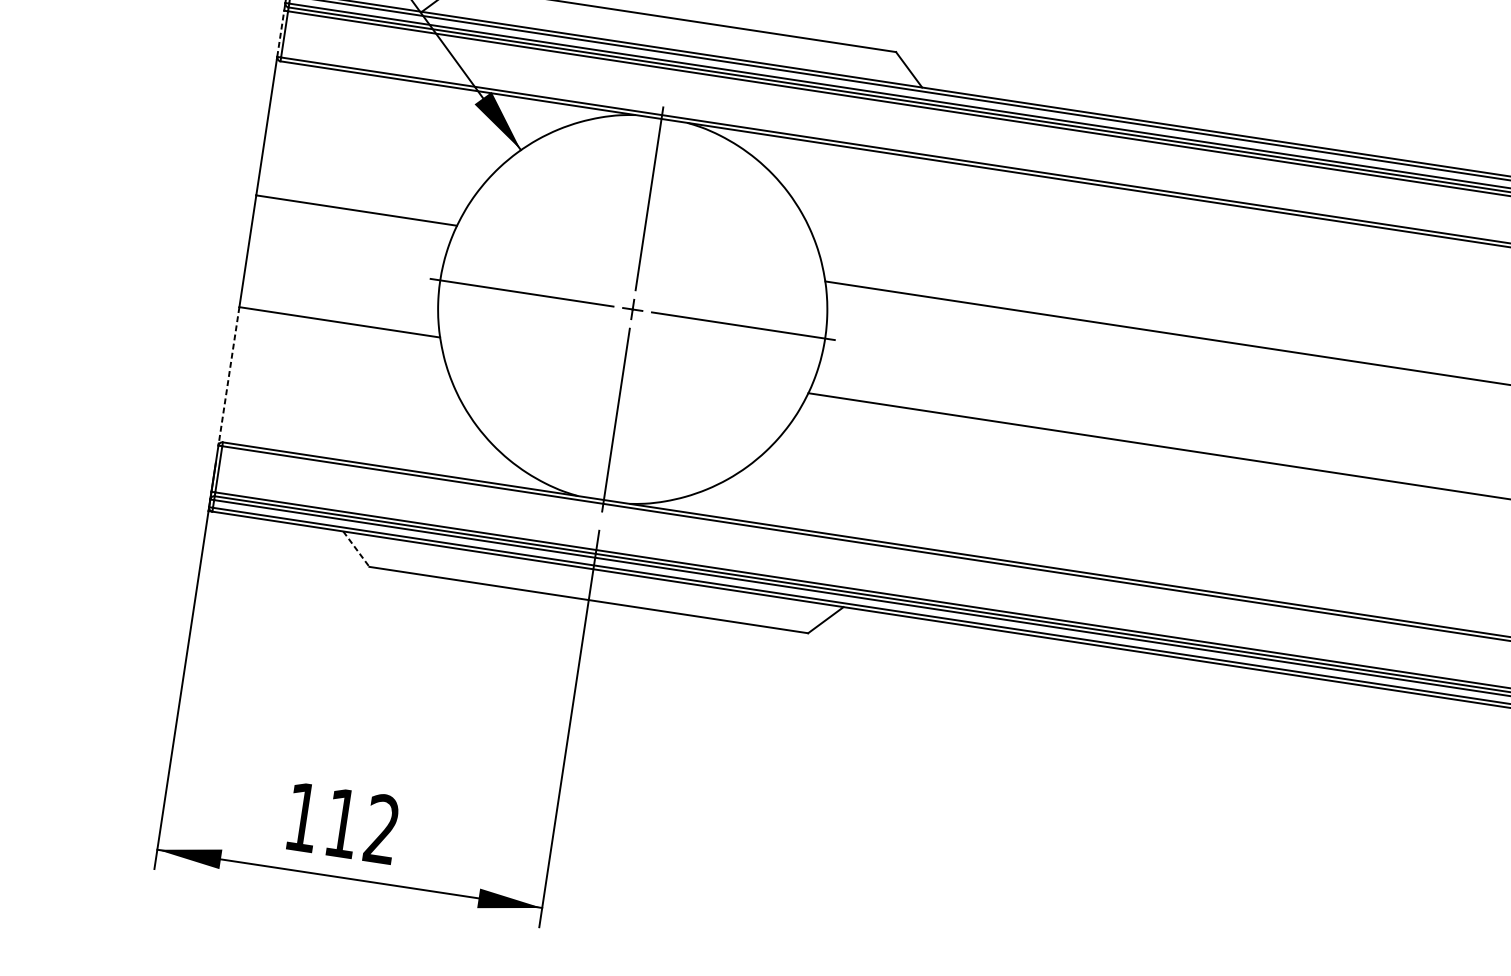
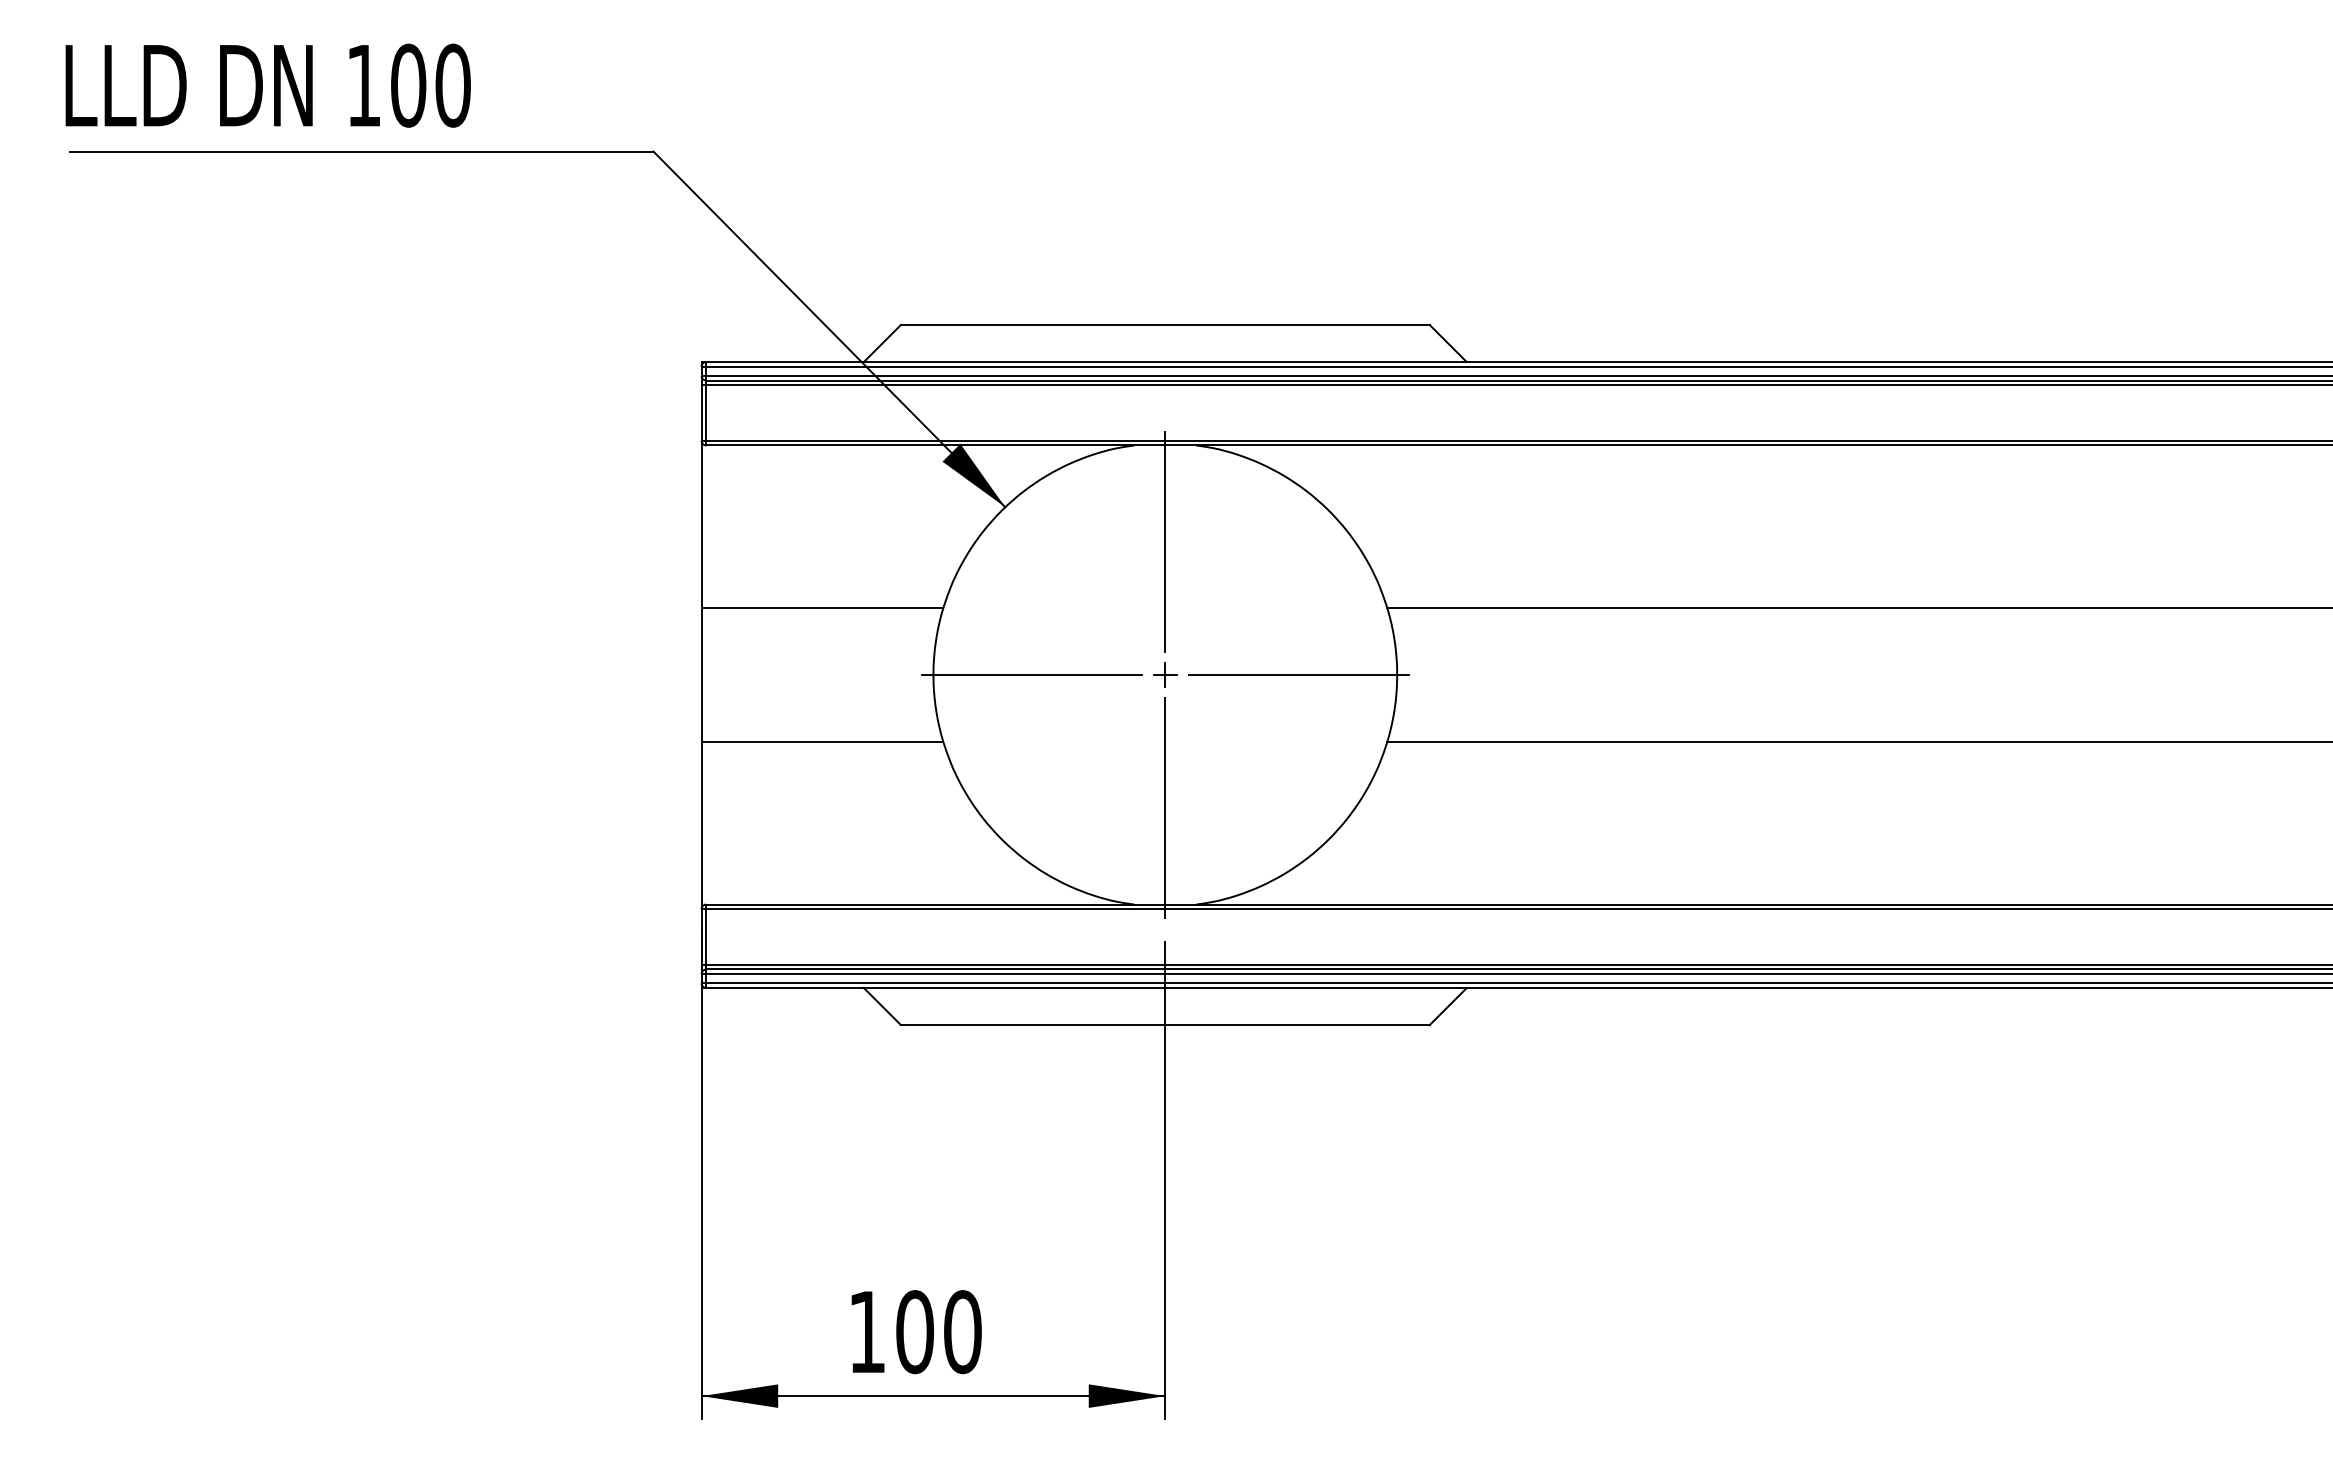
line: (280, 34) -> (701, 413), dashed -> solid
line: (228, 376) -> (701, 825), dashed -> solid
line: (356, 549) -> (882, 1006), dashed -> solid
text: (361, 826) -> (938, 1332), 112 -> 100

